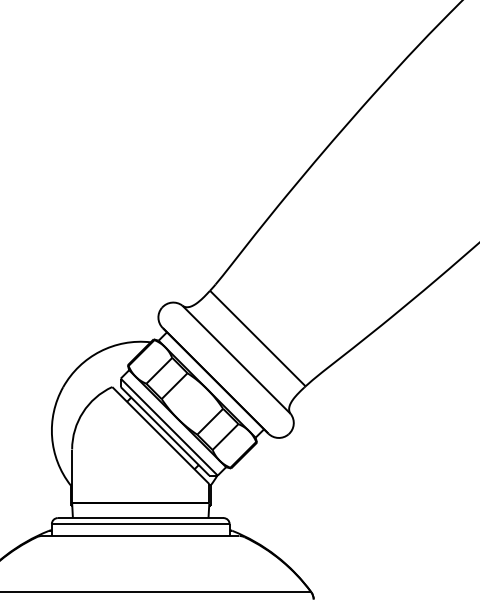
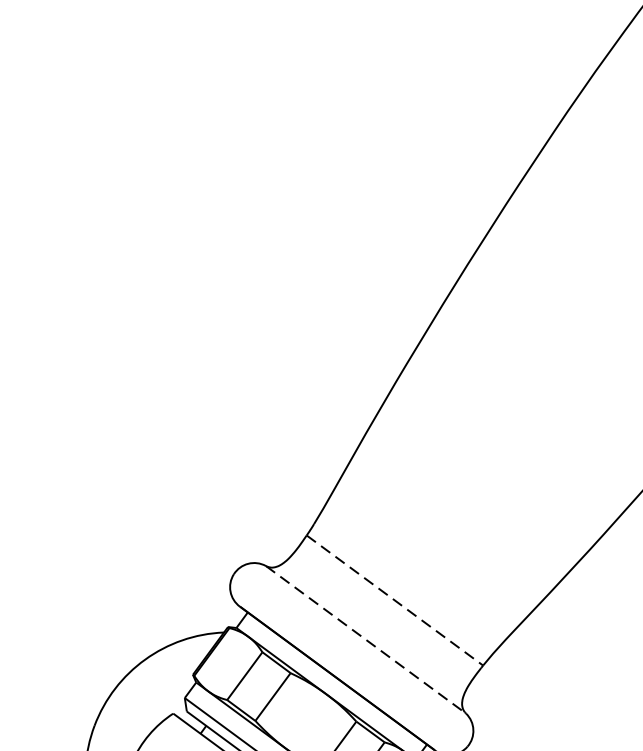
line: (257, 338) -> (394, 600), solid -> dashed
line: (236, 359) -> (365, 639), solid -> dashed

